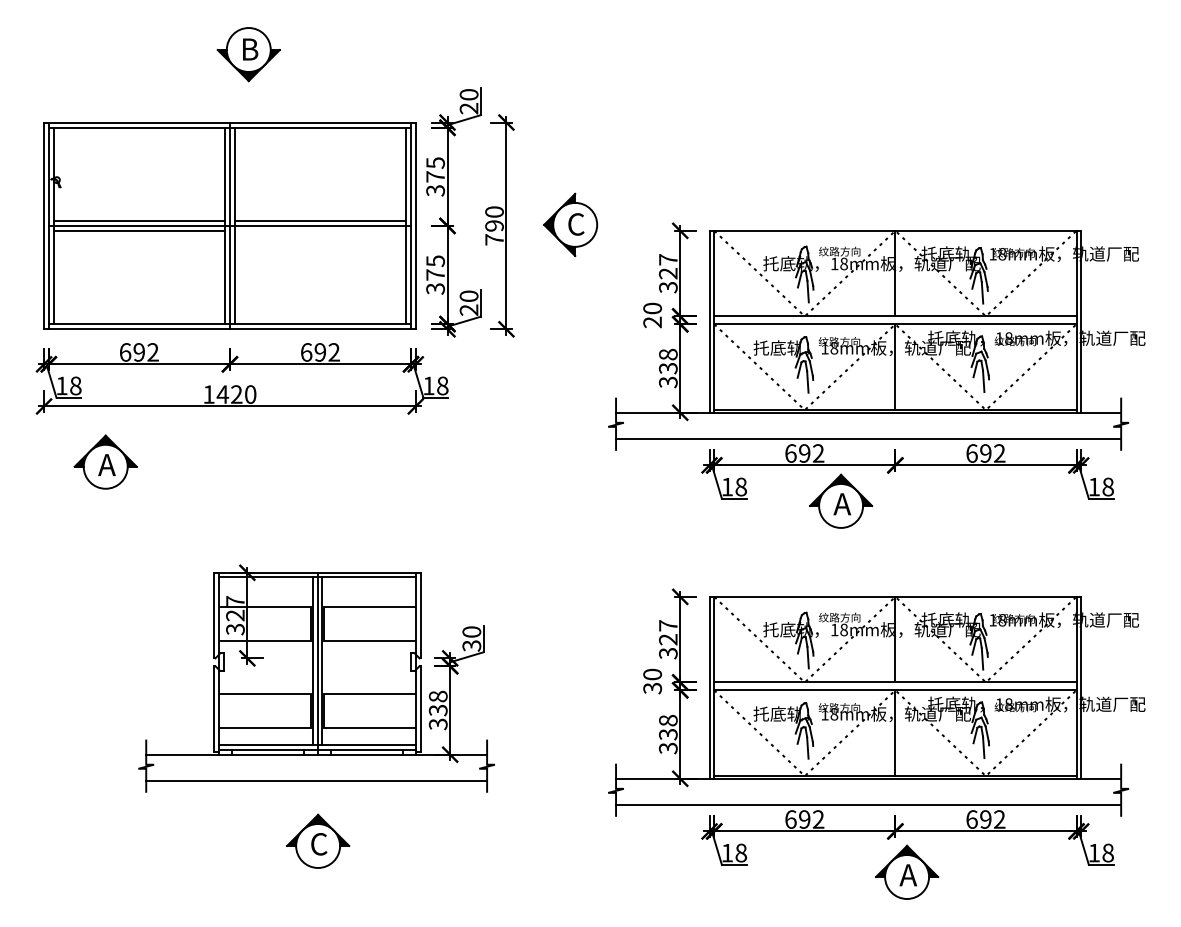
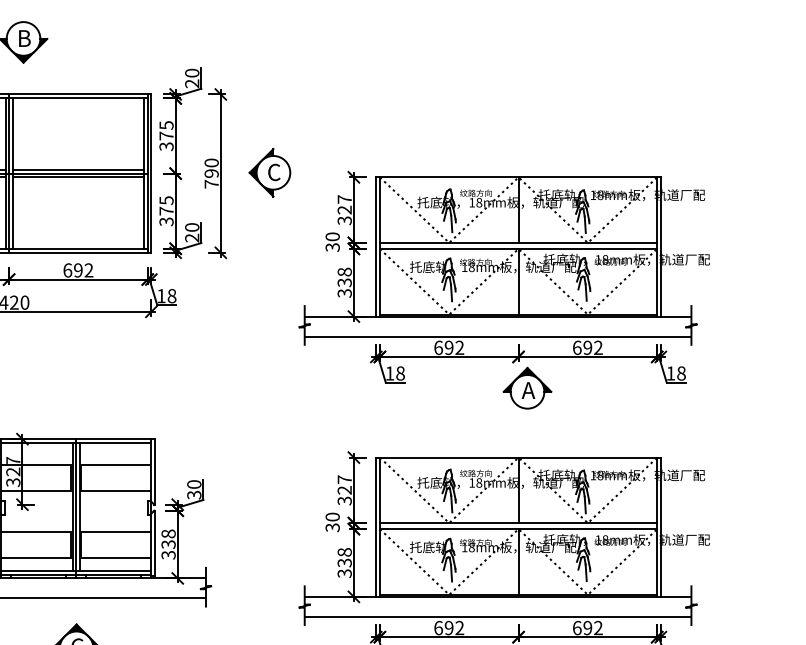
line: (320, 230) -> (78, 177), added
text: (652, 322) -> (332, 247), 20 -> 30
part: (841, 500) -> (527, 387), moved

